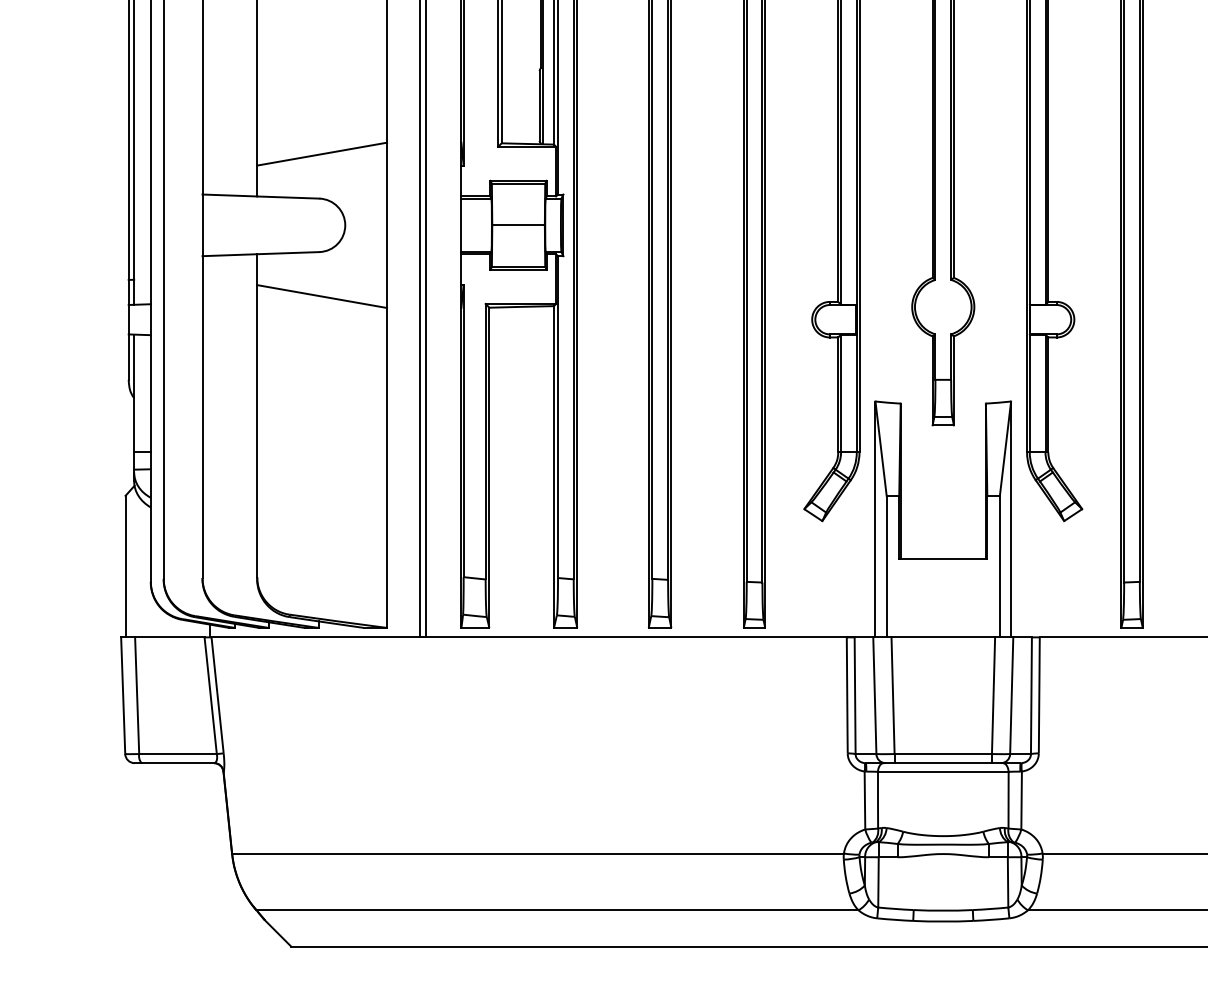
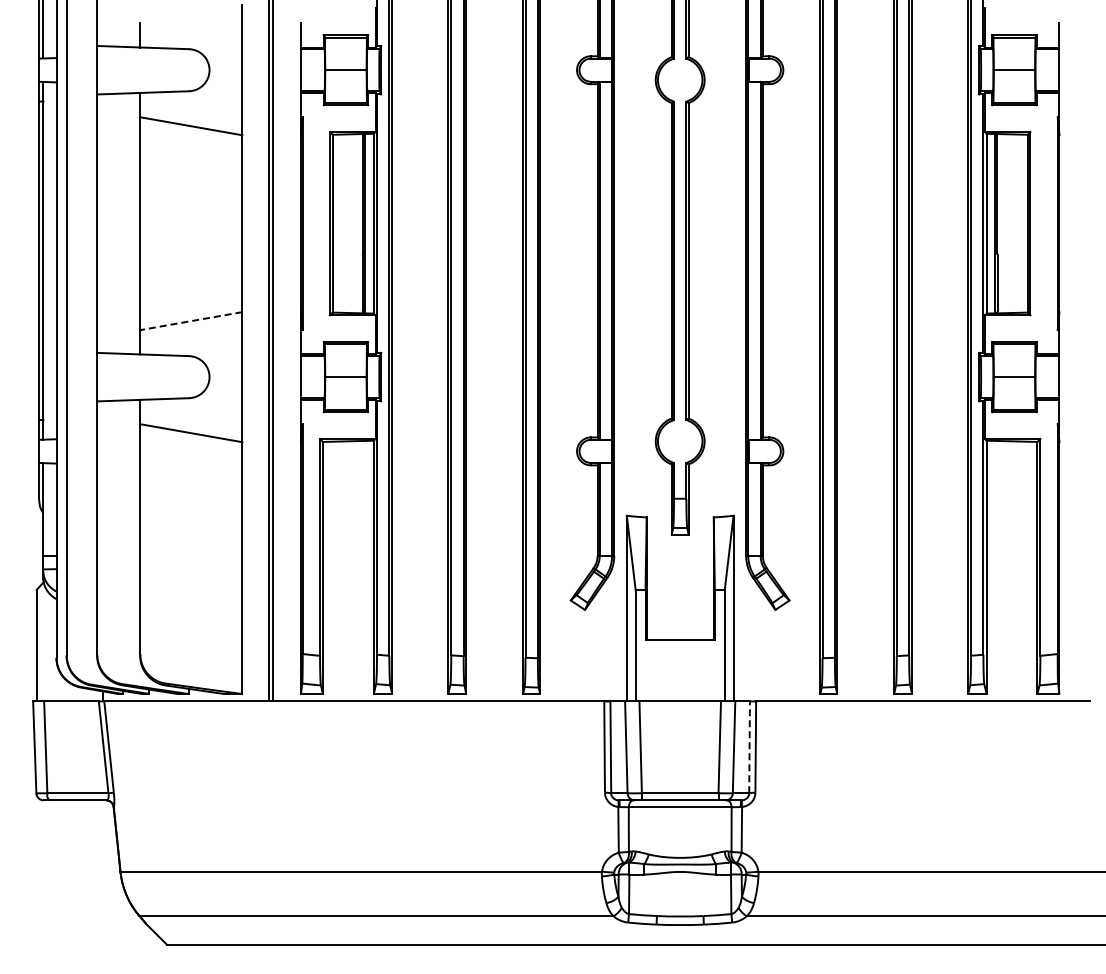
line: (322, 154) -> (191, 321), solid -> dashed
line: (1031, 694) -> (749, 746), solid -> dashed

